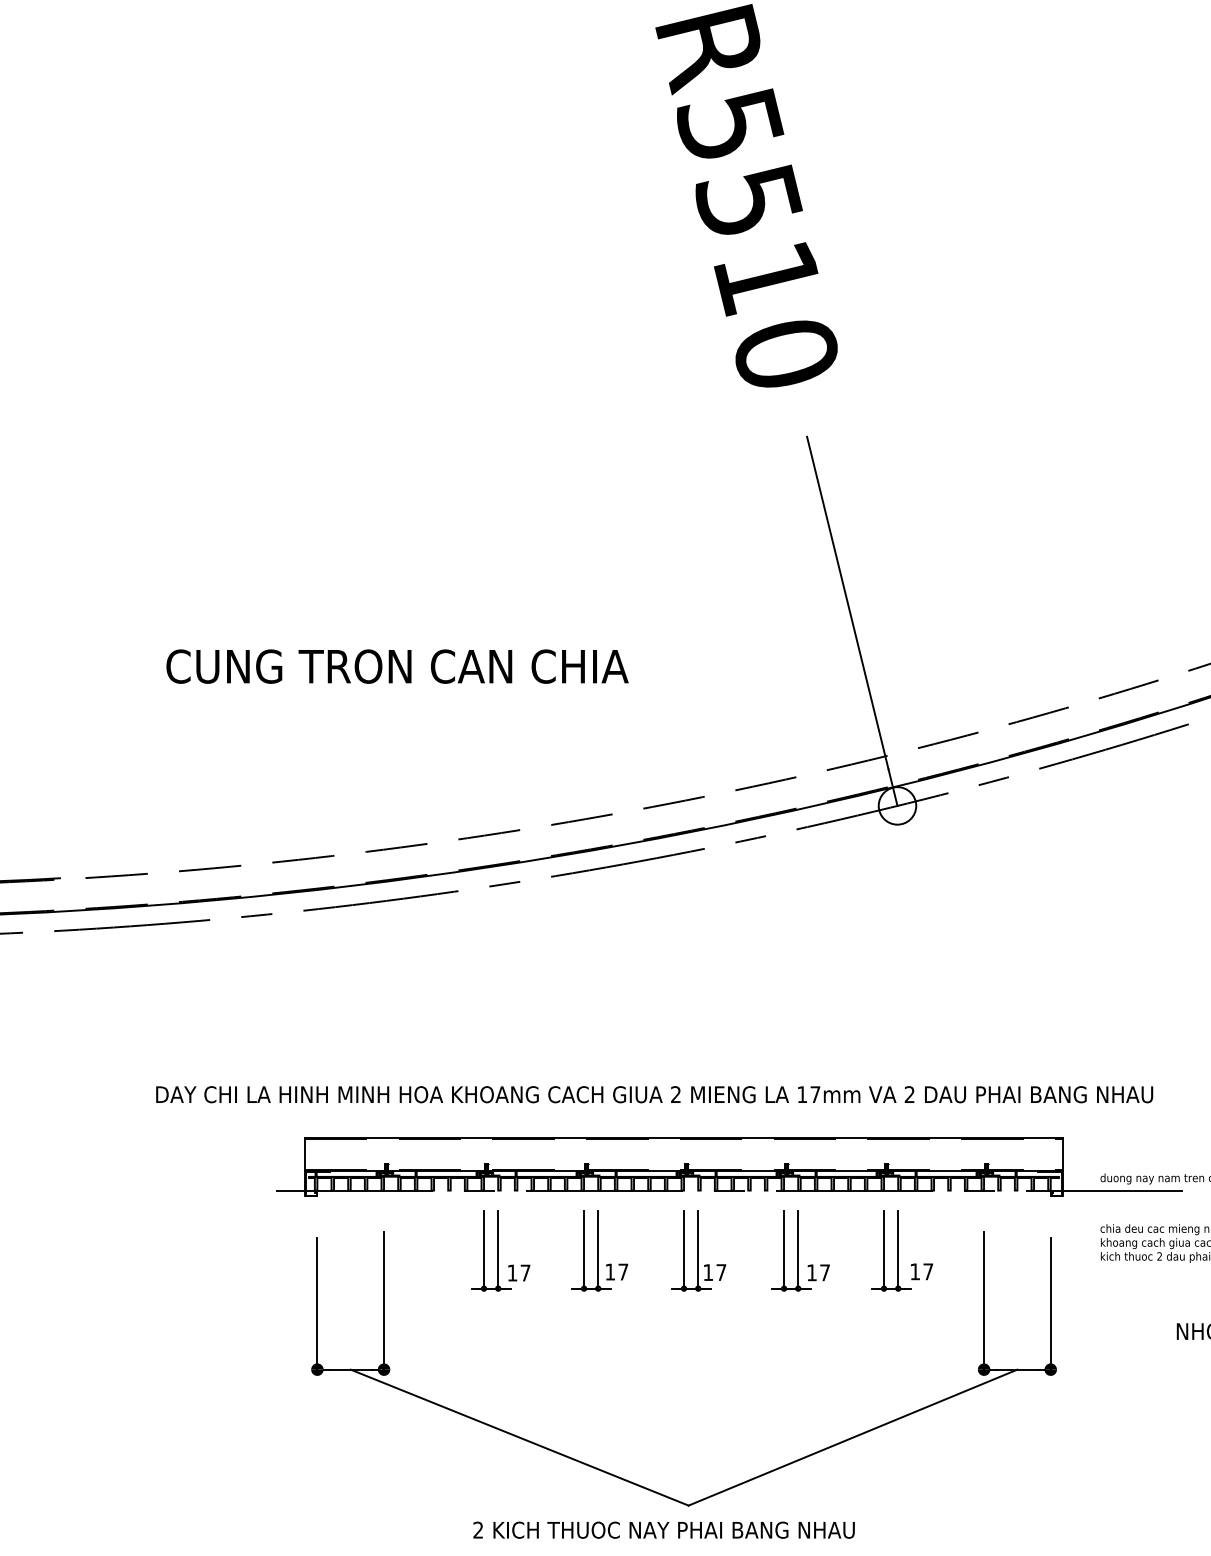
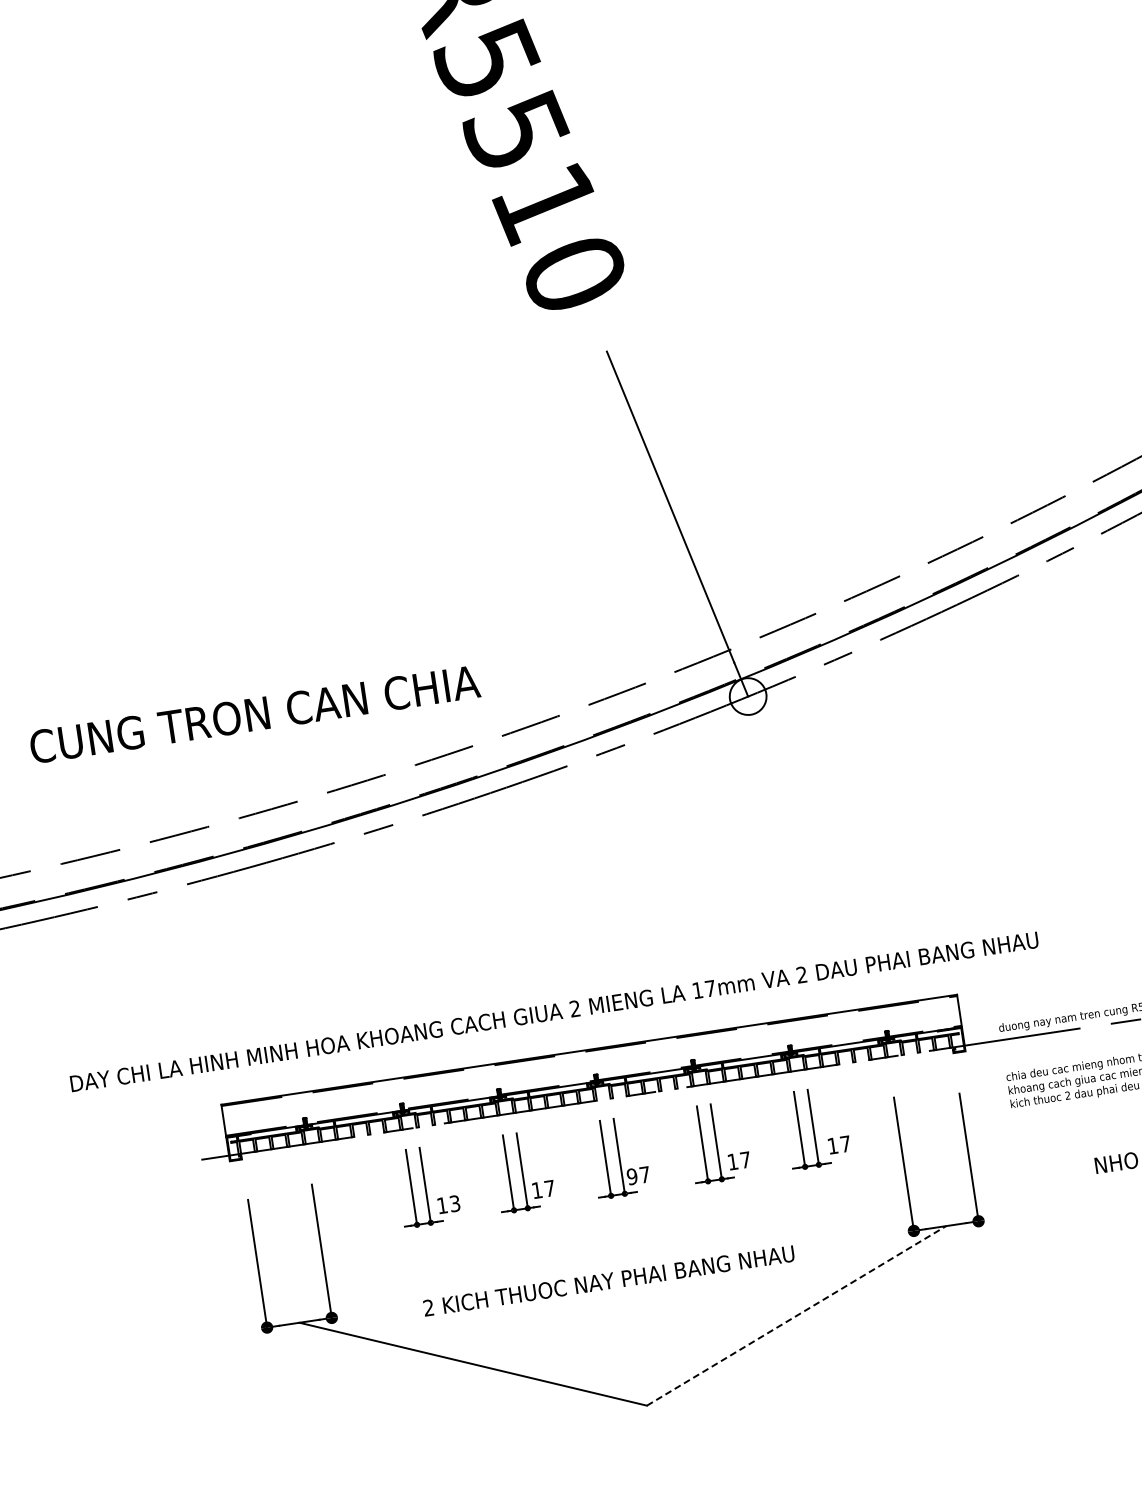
text: (397, 666) -> (254, 714), moved
text: (525, 1272) -> (454, 1203), 17 -> 13
text: (708, 1272) -> (632, 1176), 17 -> 97
line: (853, 1437) -> (797, 1315), solid -> dashed
text: (663, 1529) -> (608, 1280), moved

